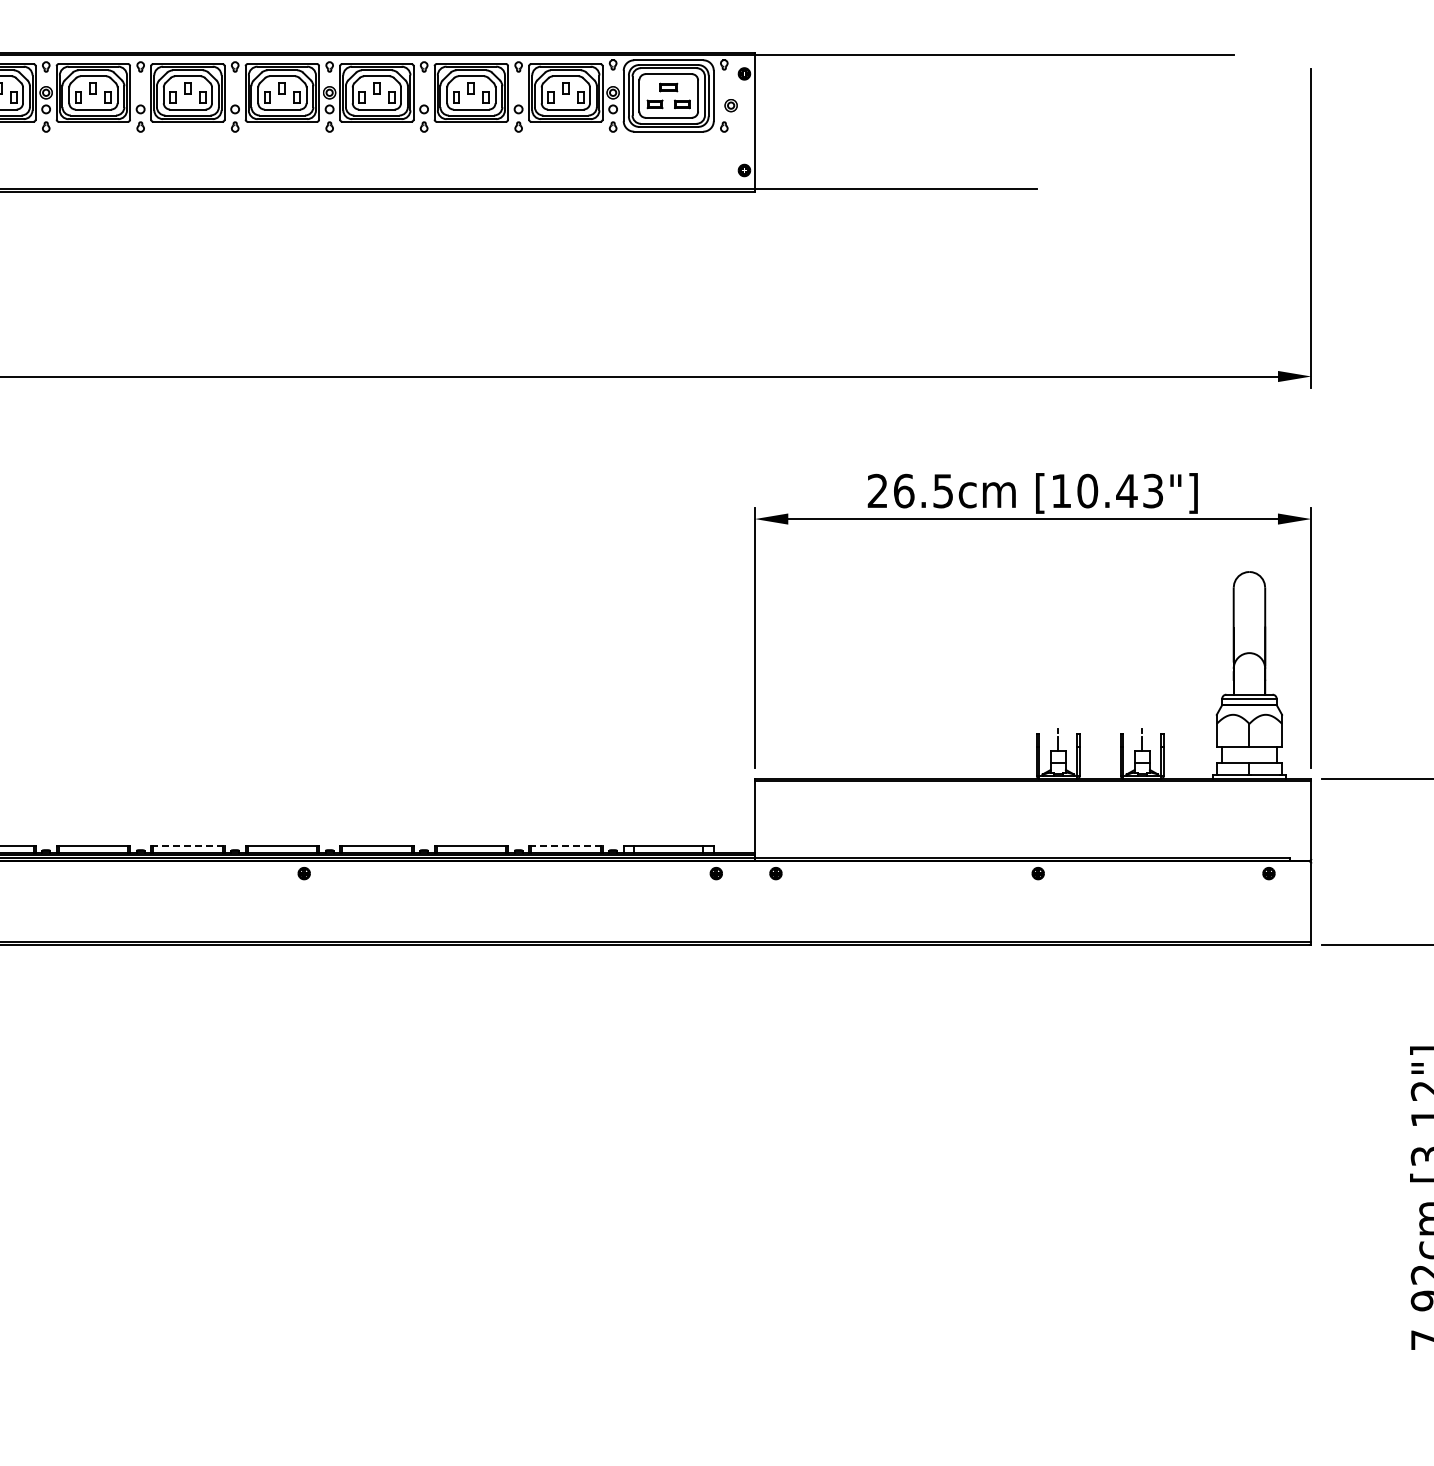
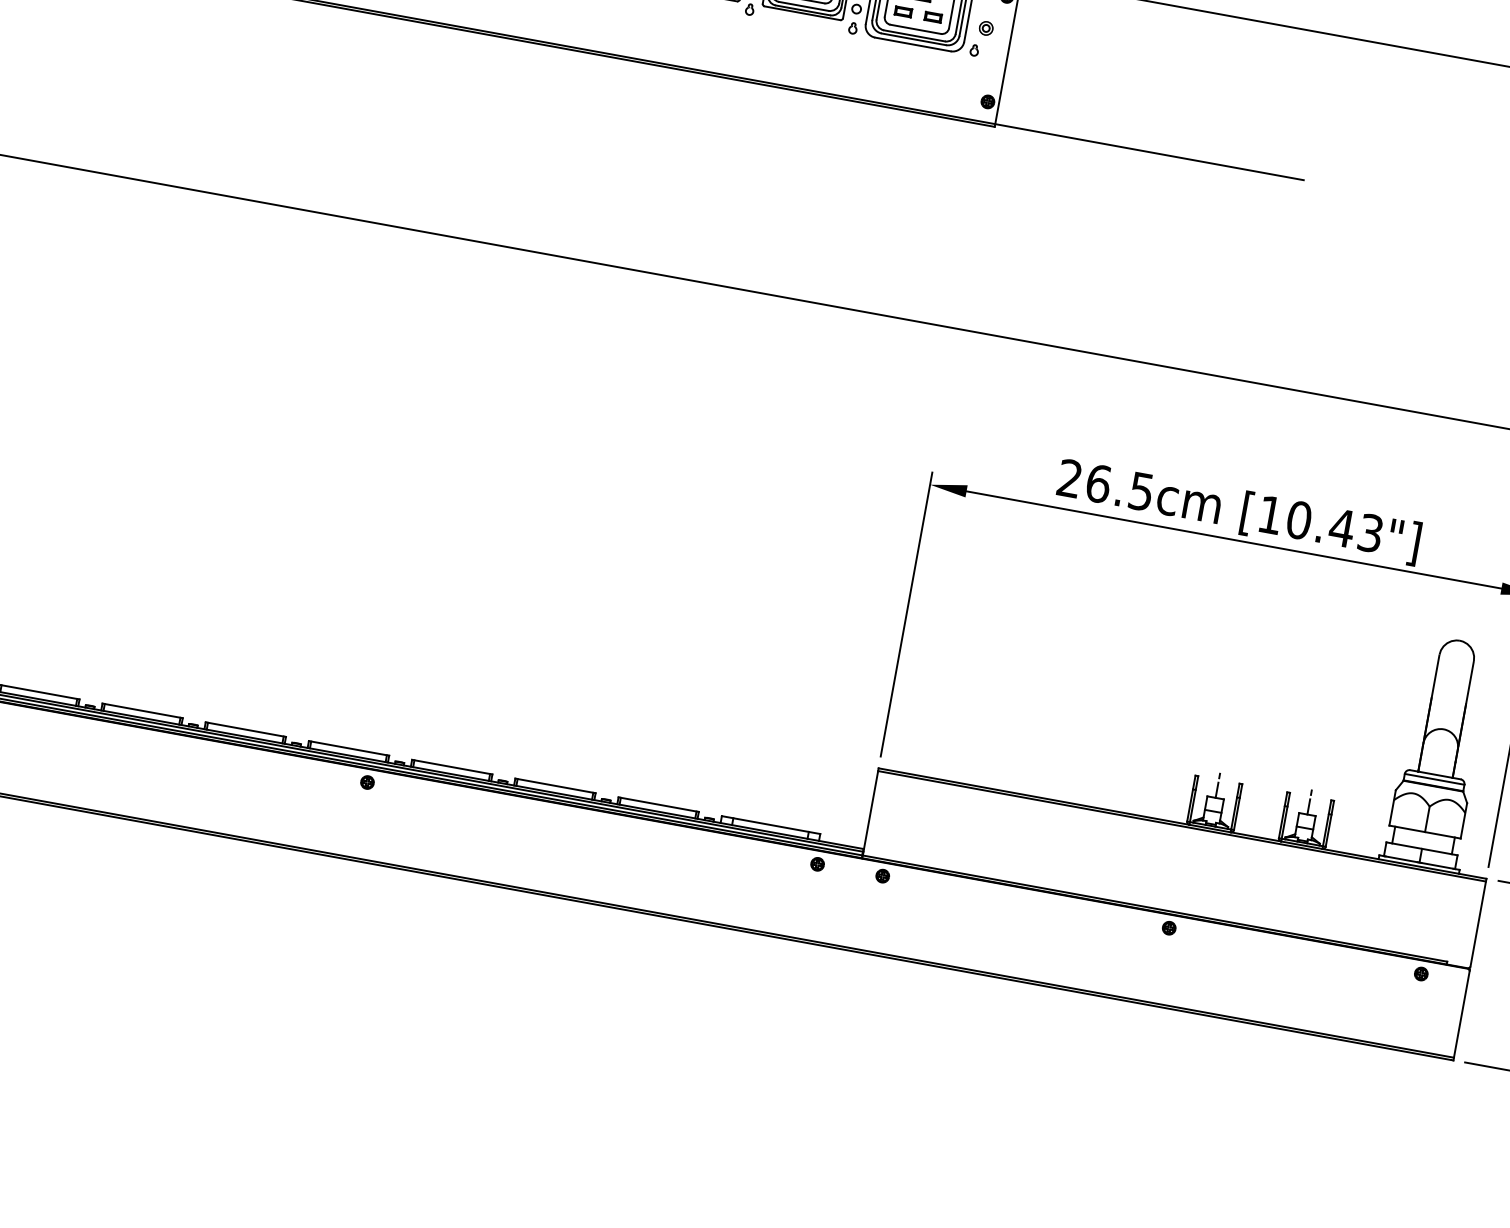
line: (187, 846) -> (245, 729), dashed -> solid
line: (565, 846) -> (658, 804), dashed -> solid

